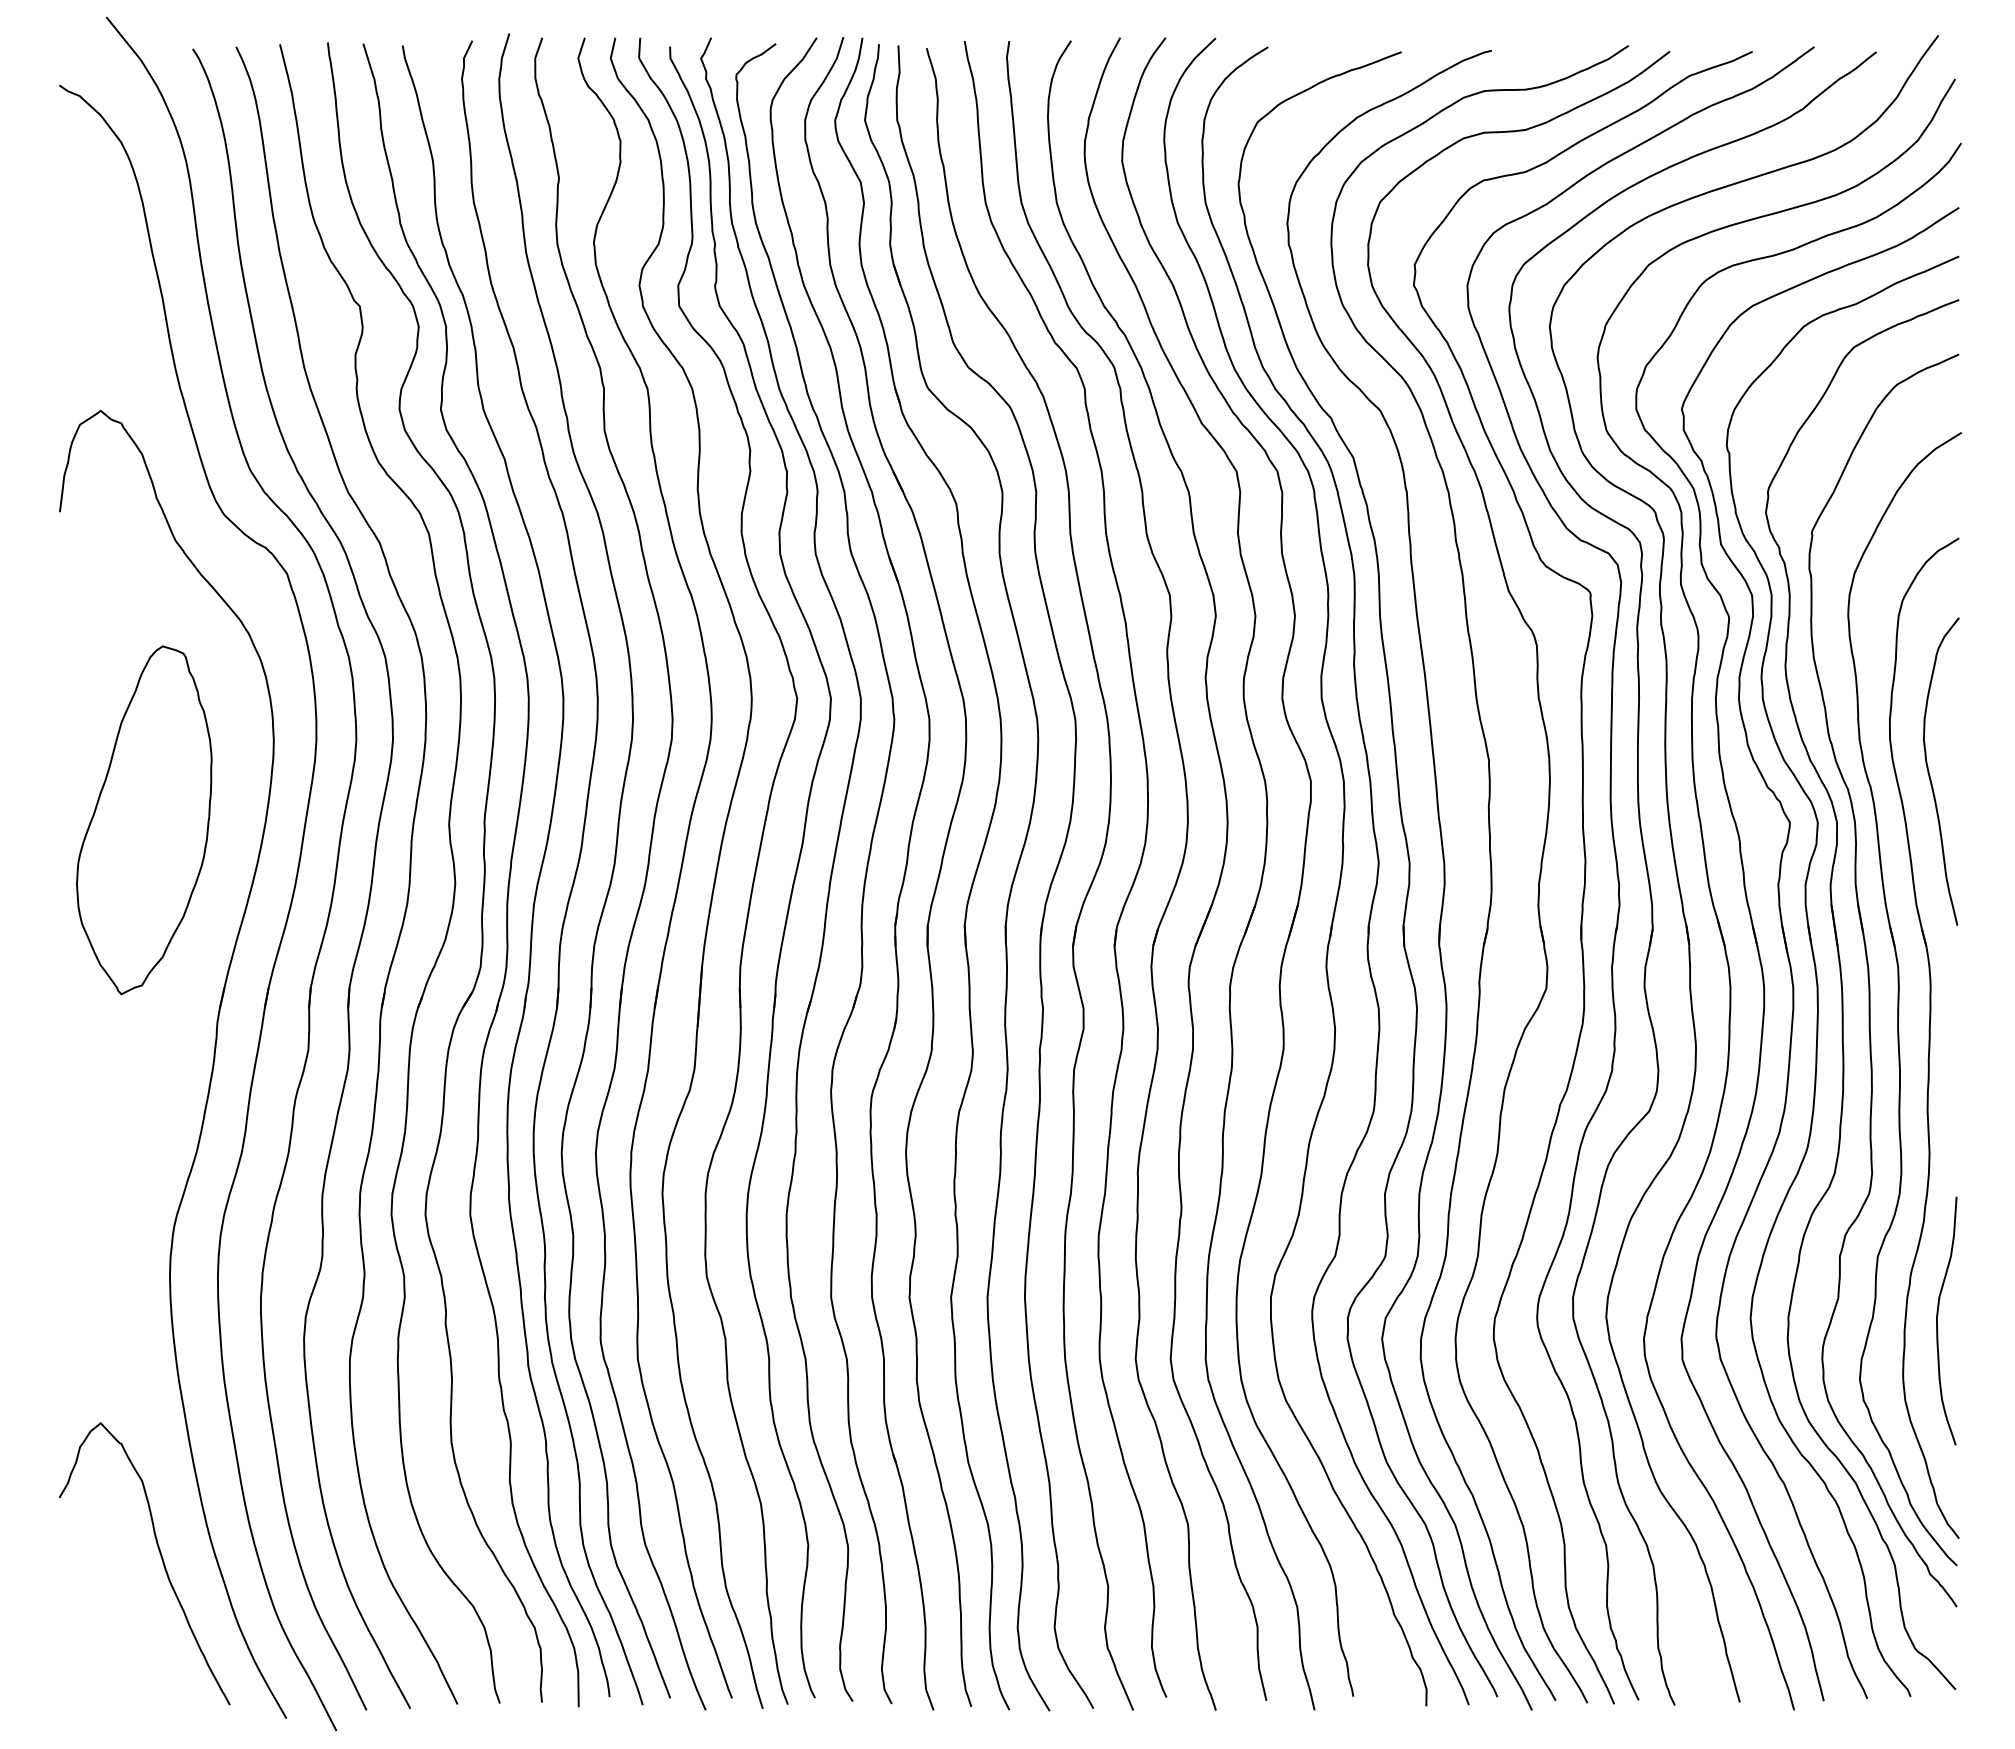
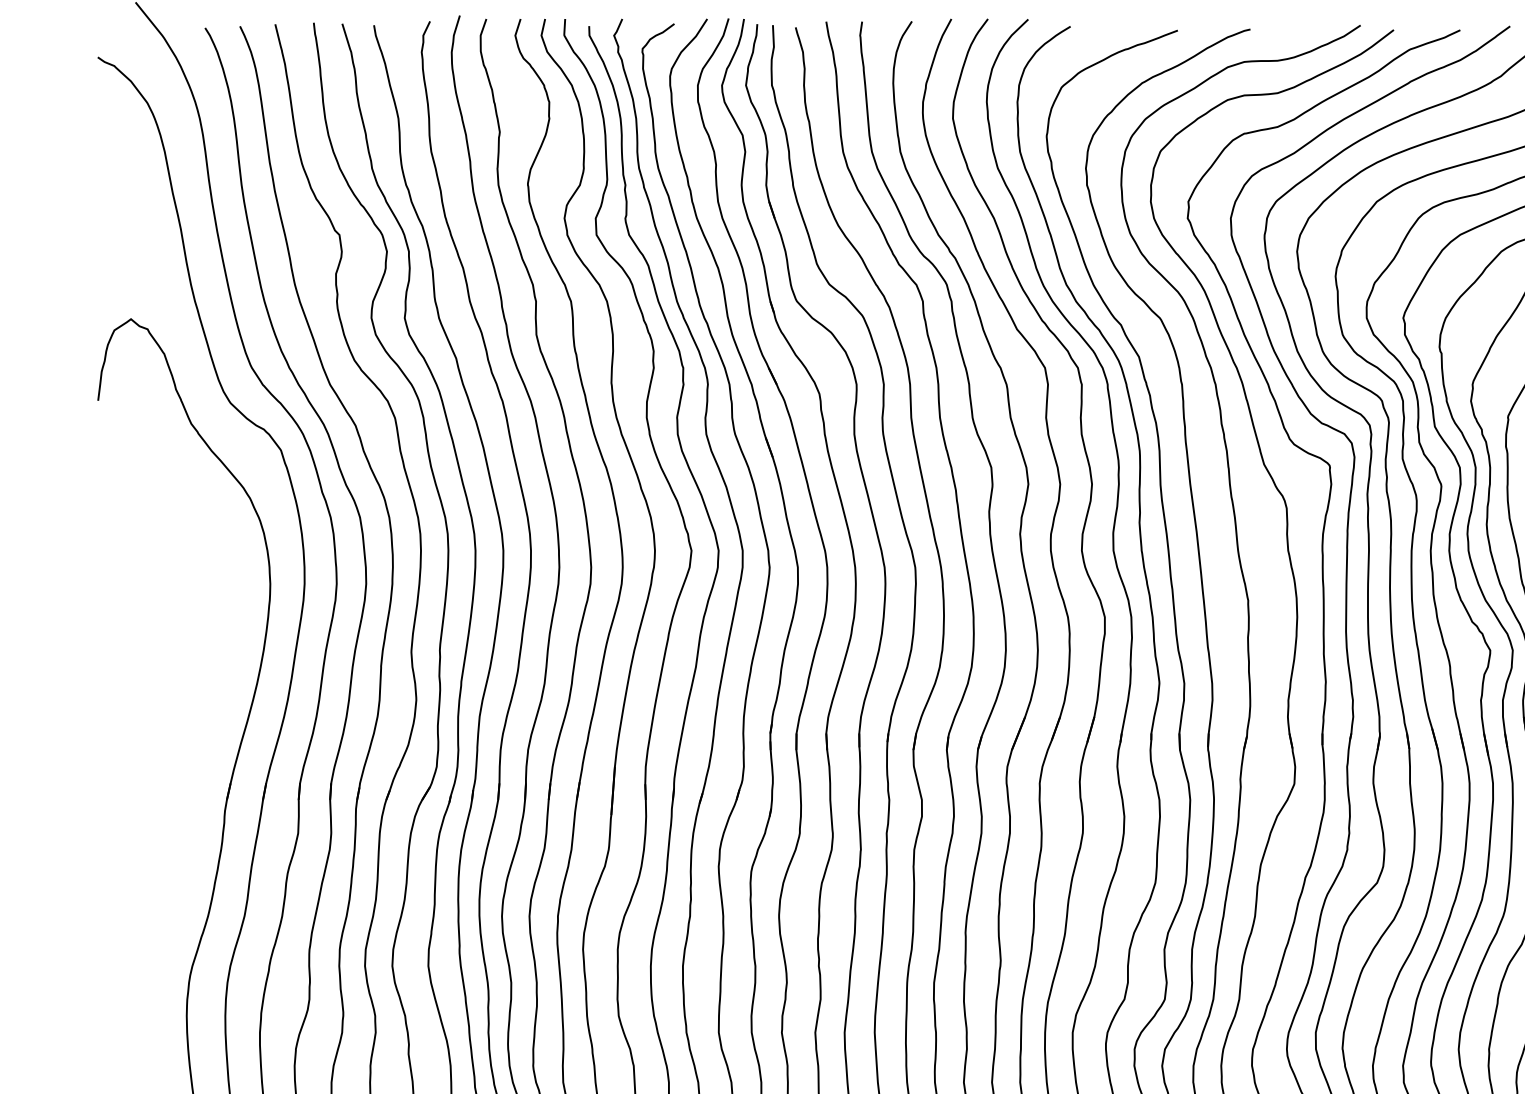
part: (144, 820) -> (166, 648), removed

